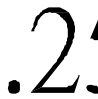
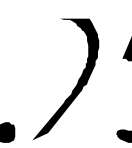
fill: (49, 19) -> (60, 29), removed
fill: (55, 83) -> (69, 127), removed

